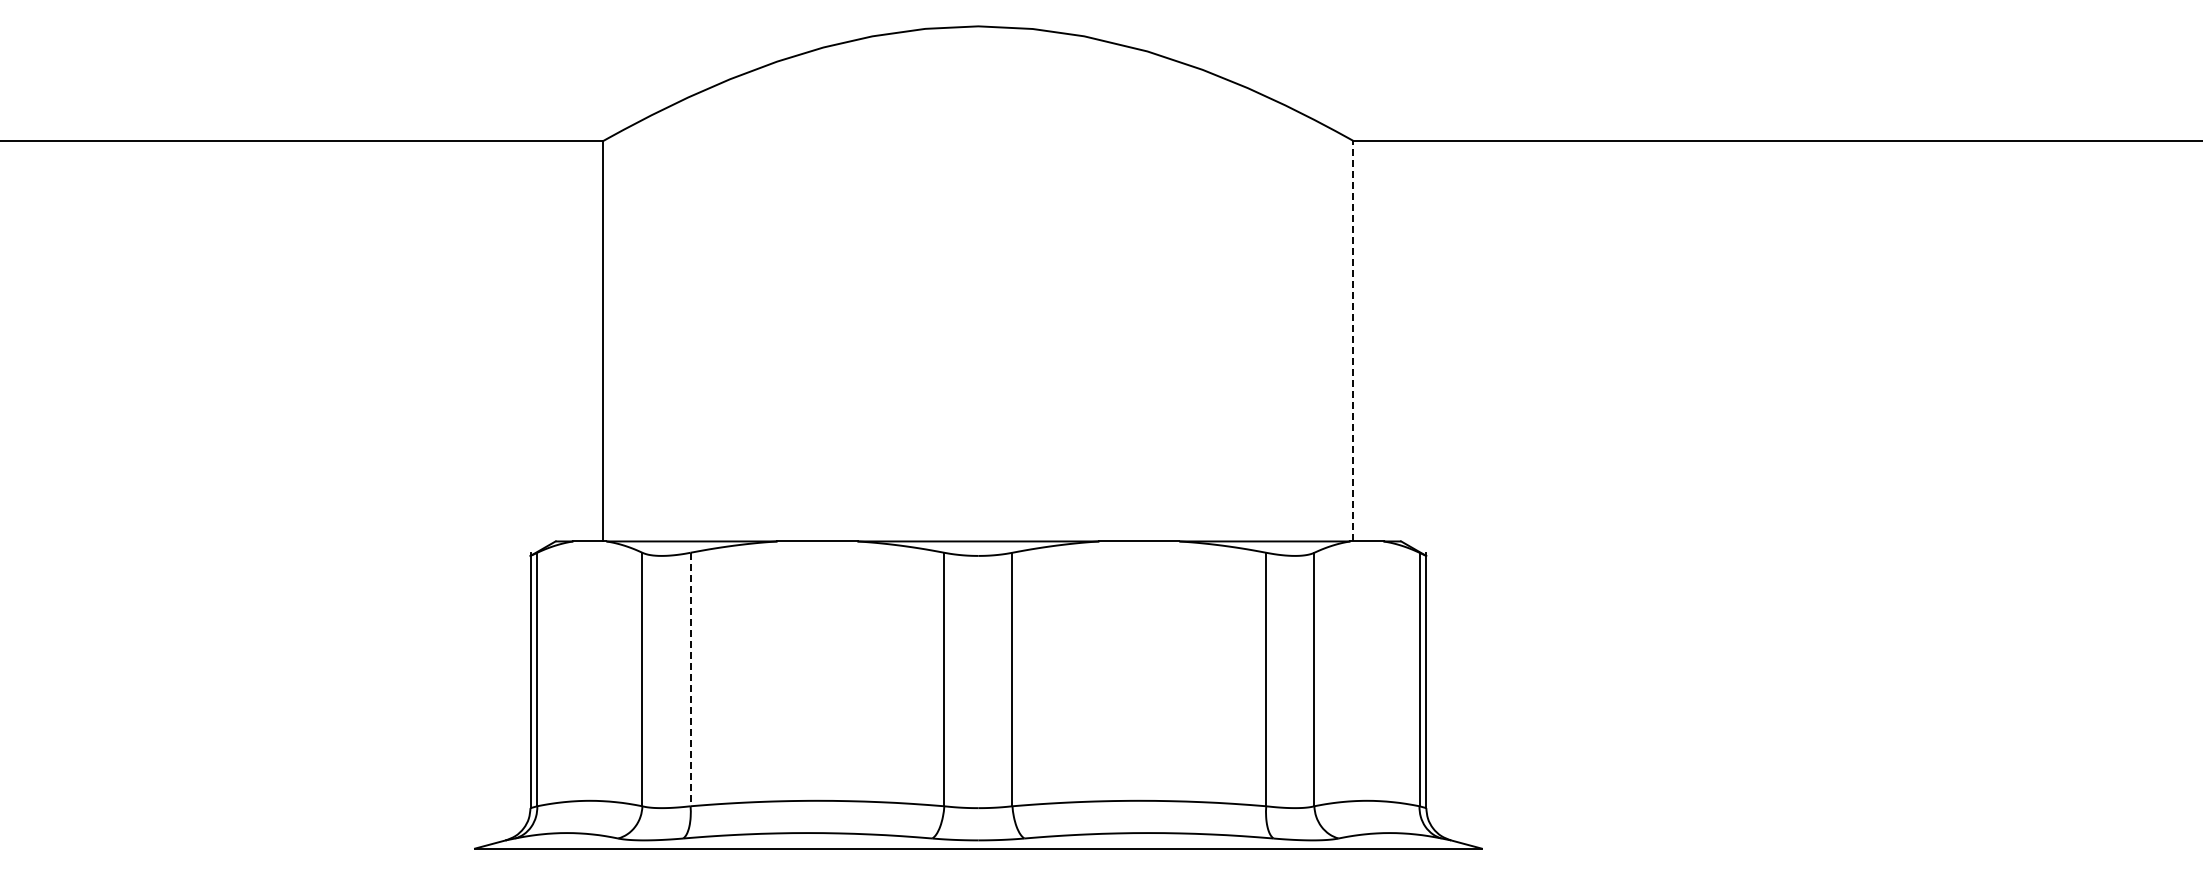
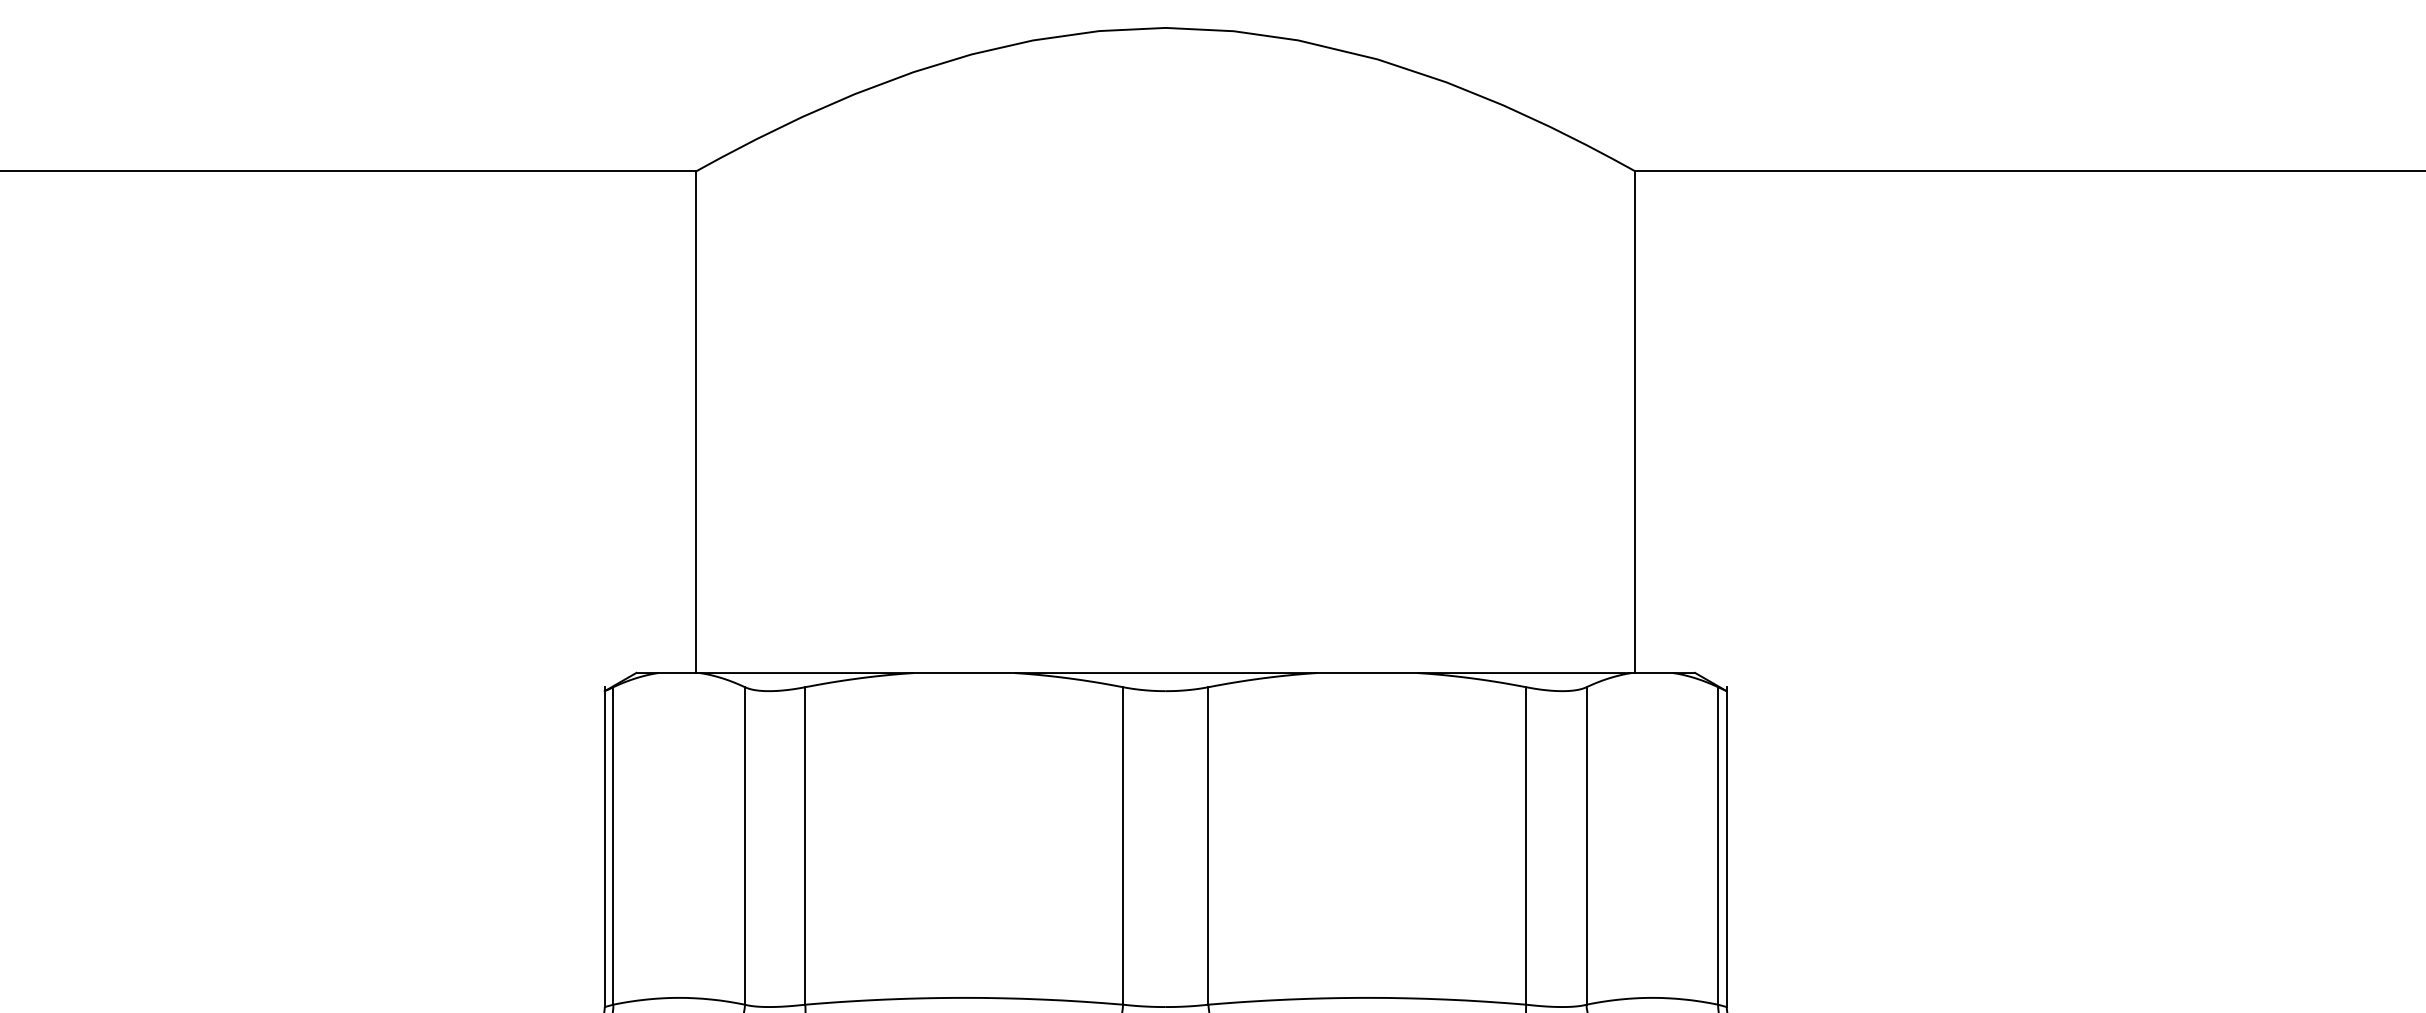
line: (1353, 340) -> (1635, 421), dashed -> solid
line: (690, 679) -> (805, 845), dashed -> solid

